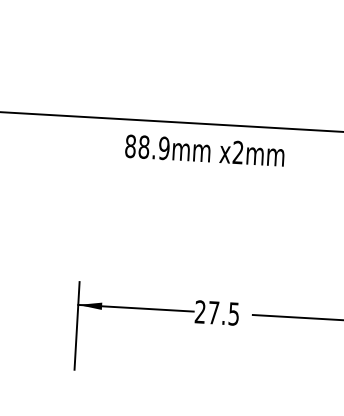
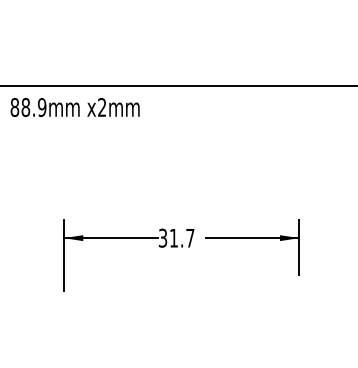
text: (204, 150) -> (74, 107), moved
text: (216, 313) -> (176, 238), 27.5 -> 31.7

